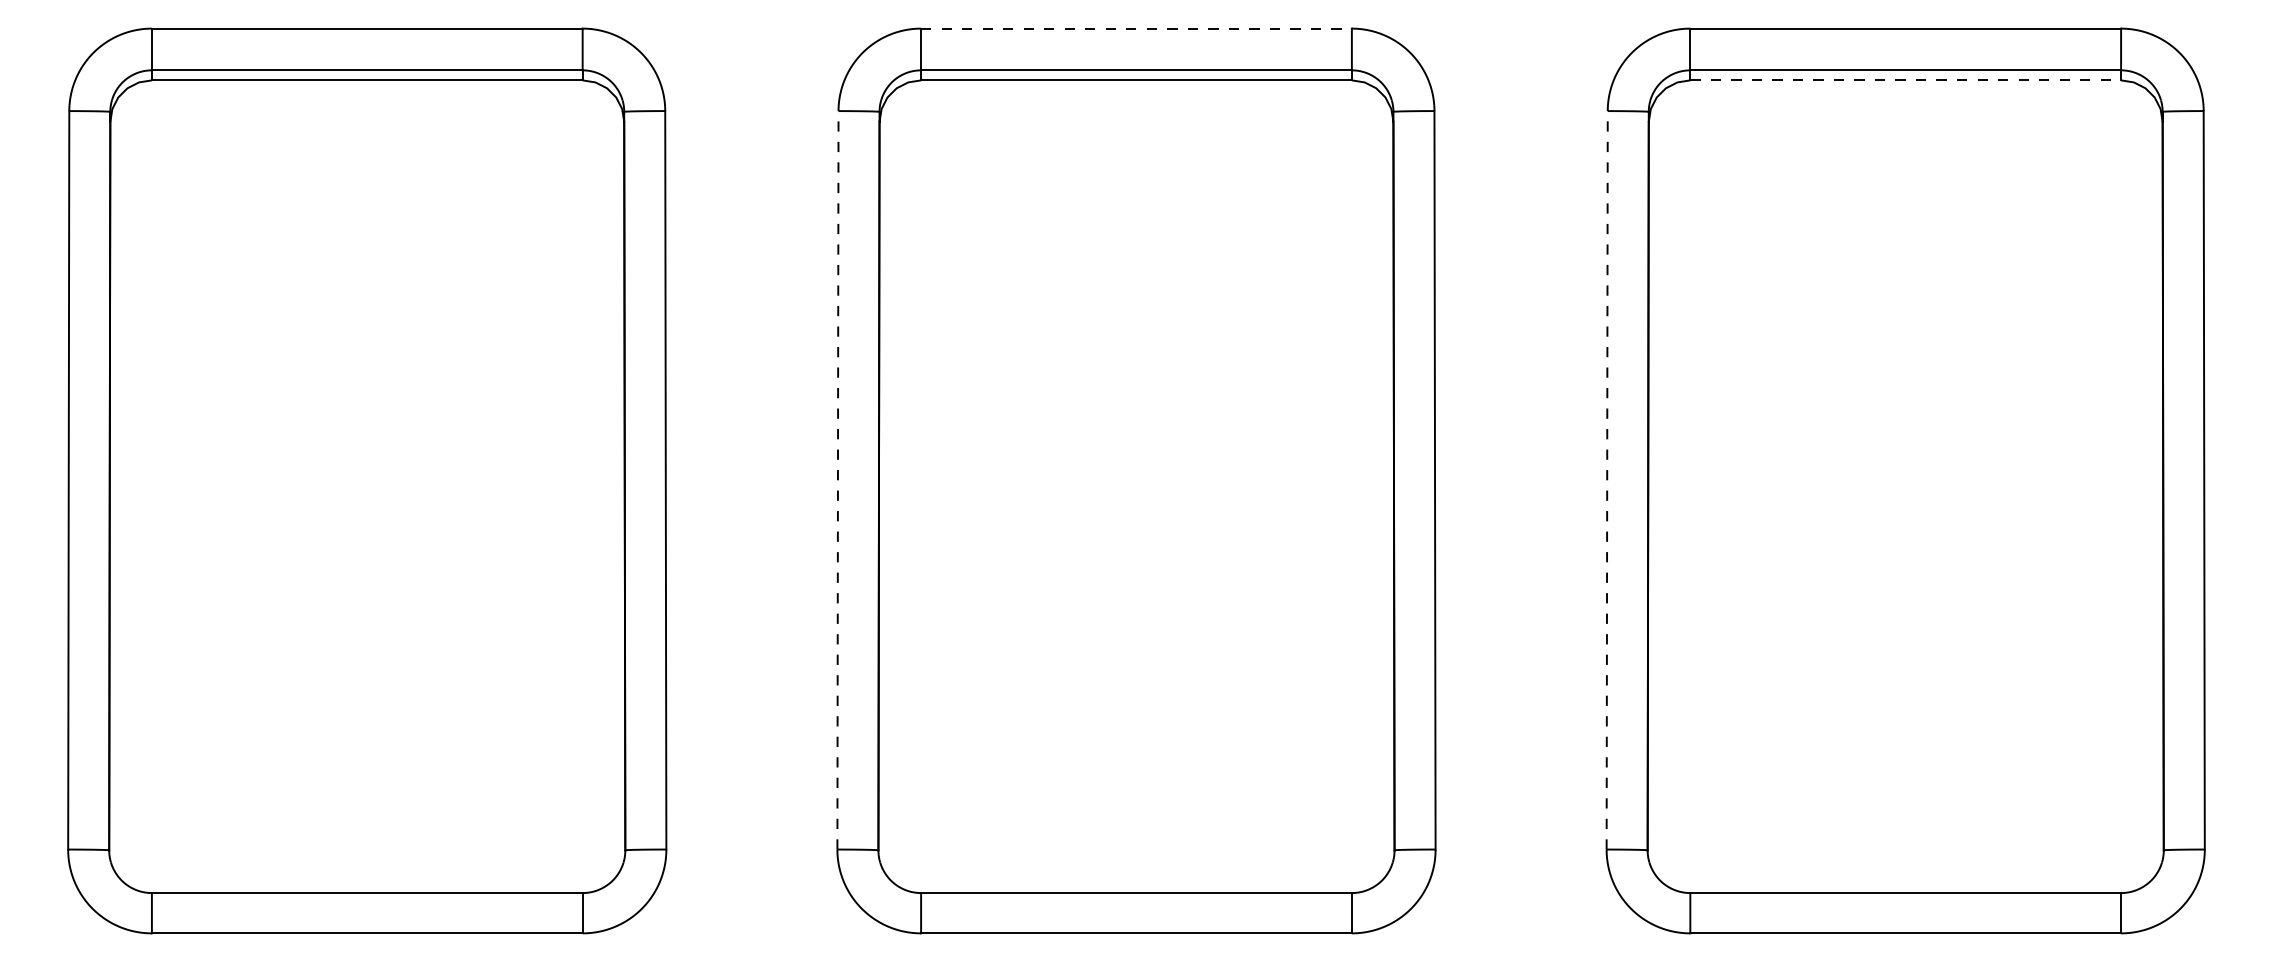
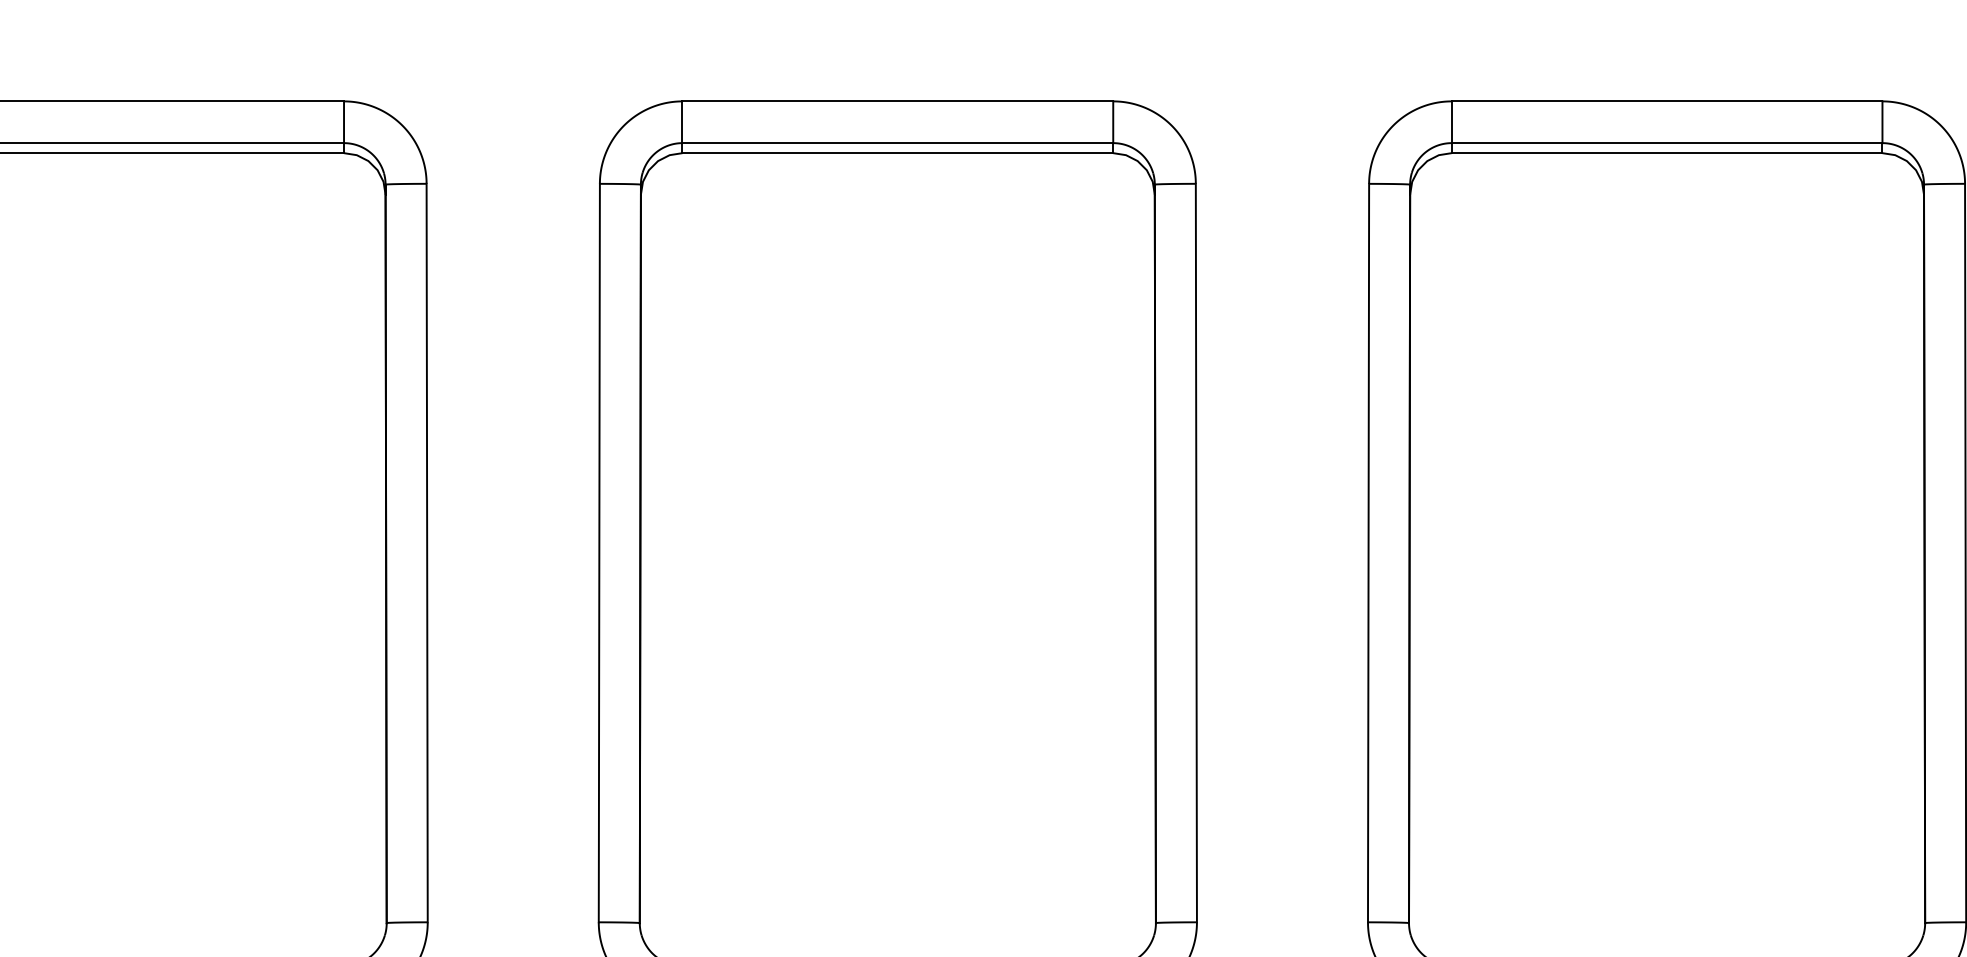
line: (1136, 28) -> (897, 101), dashed -> solid
line: (1906, 80) -> (1667, 153), dashed -> solid
line: (837, 479) -> (598, 552), dashed -> solid
line: (1607, 479) -> (1368, 552), dashed -> solid

